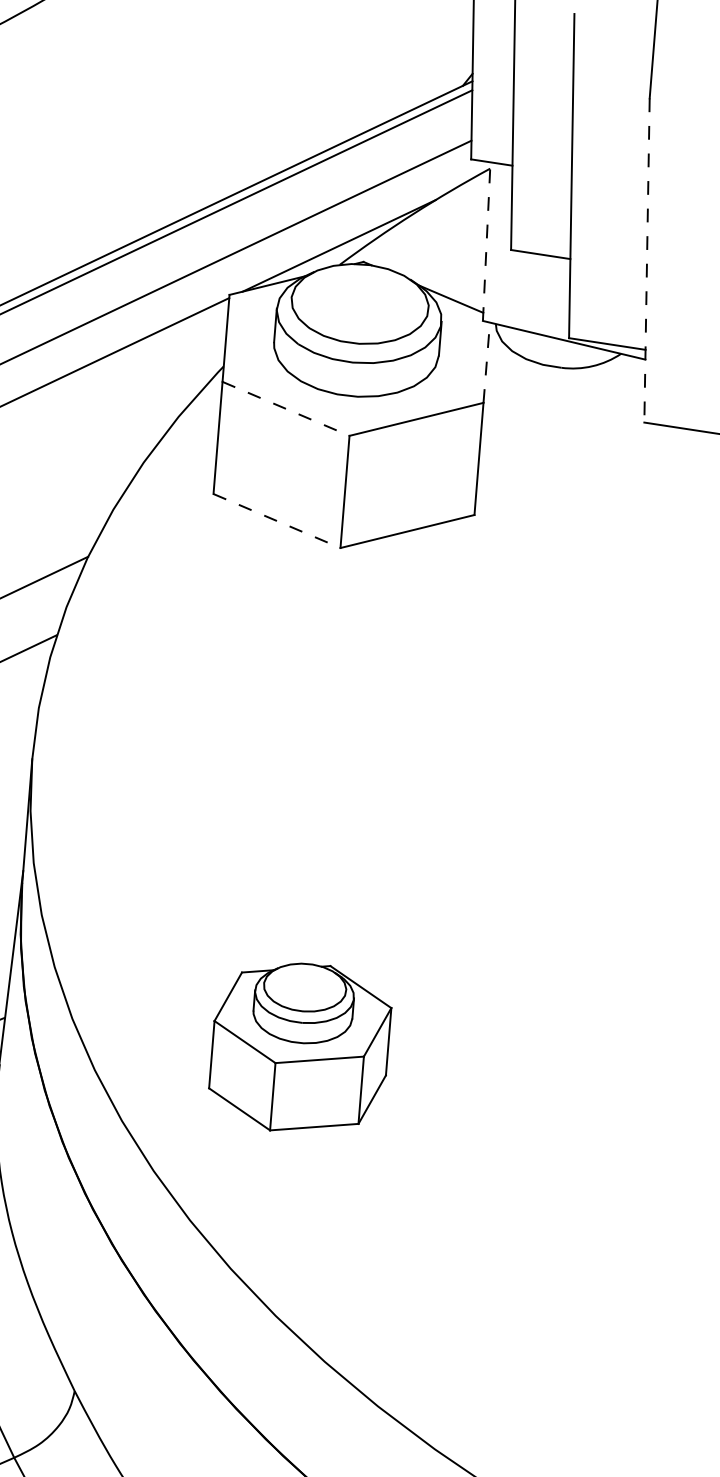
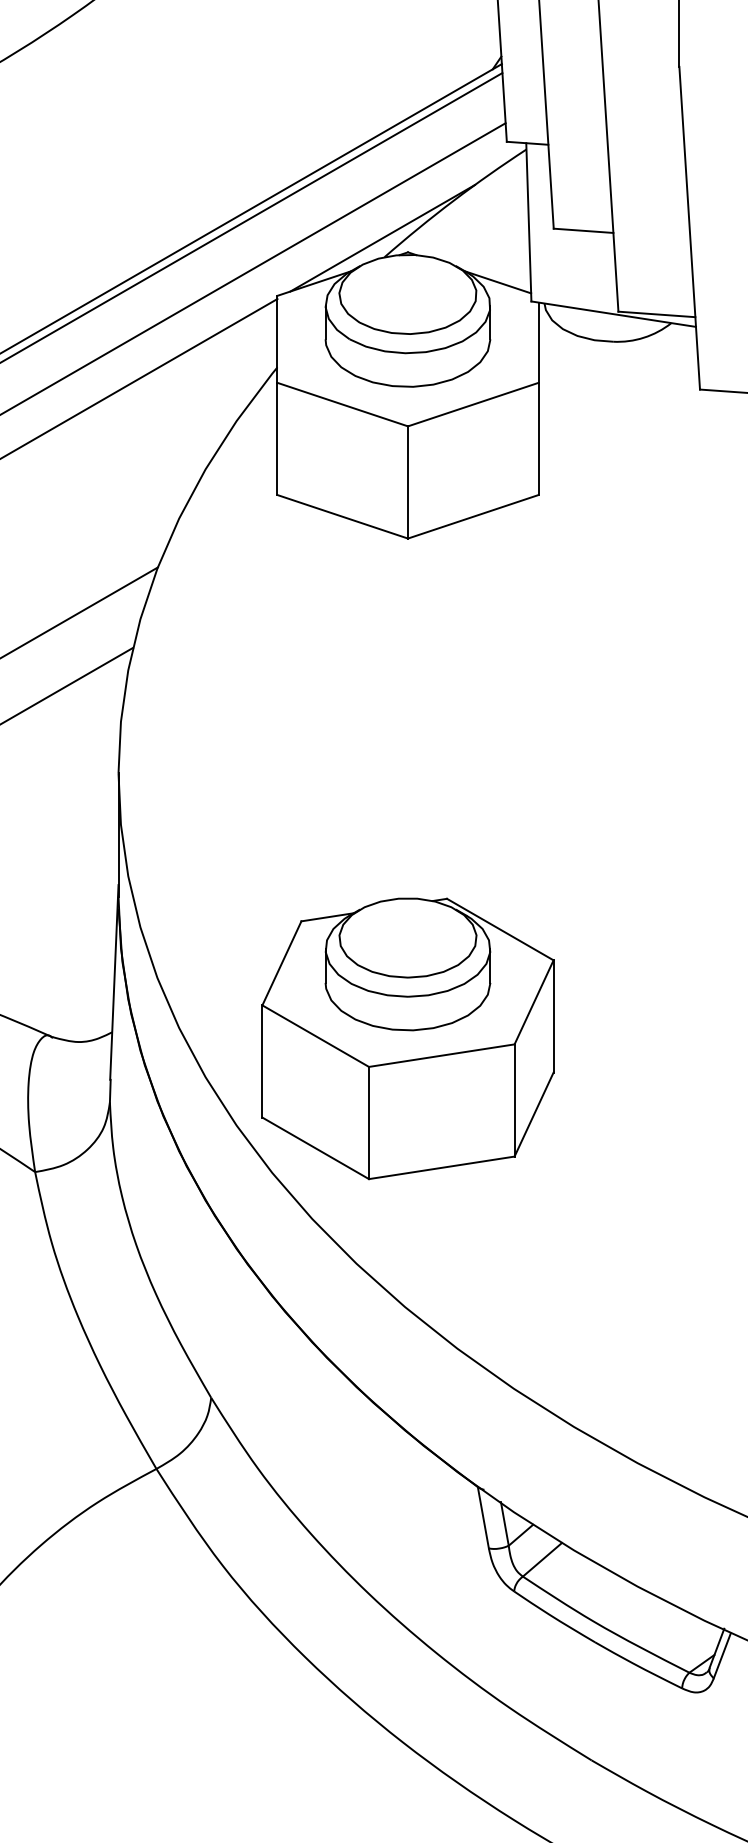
line: (486, 240) -> (528, 221), dashed -> solid
line: (646, 260) -> (689, 228), dashed -> solid
line: (486, 362) -> (538, 342), dashed -> solid
line: (285, 408) -> (342, 404), dashed -> solid
line: (276, 520) -> (342, 516), dashed -> solid
part: (299, 1047) -> (407, 1038), size x1.67

